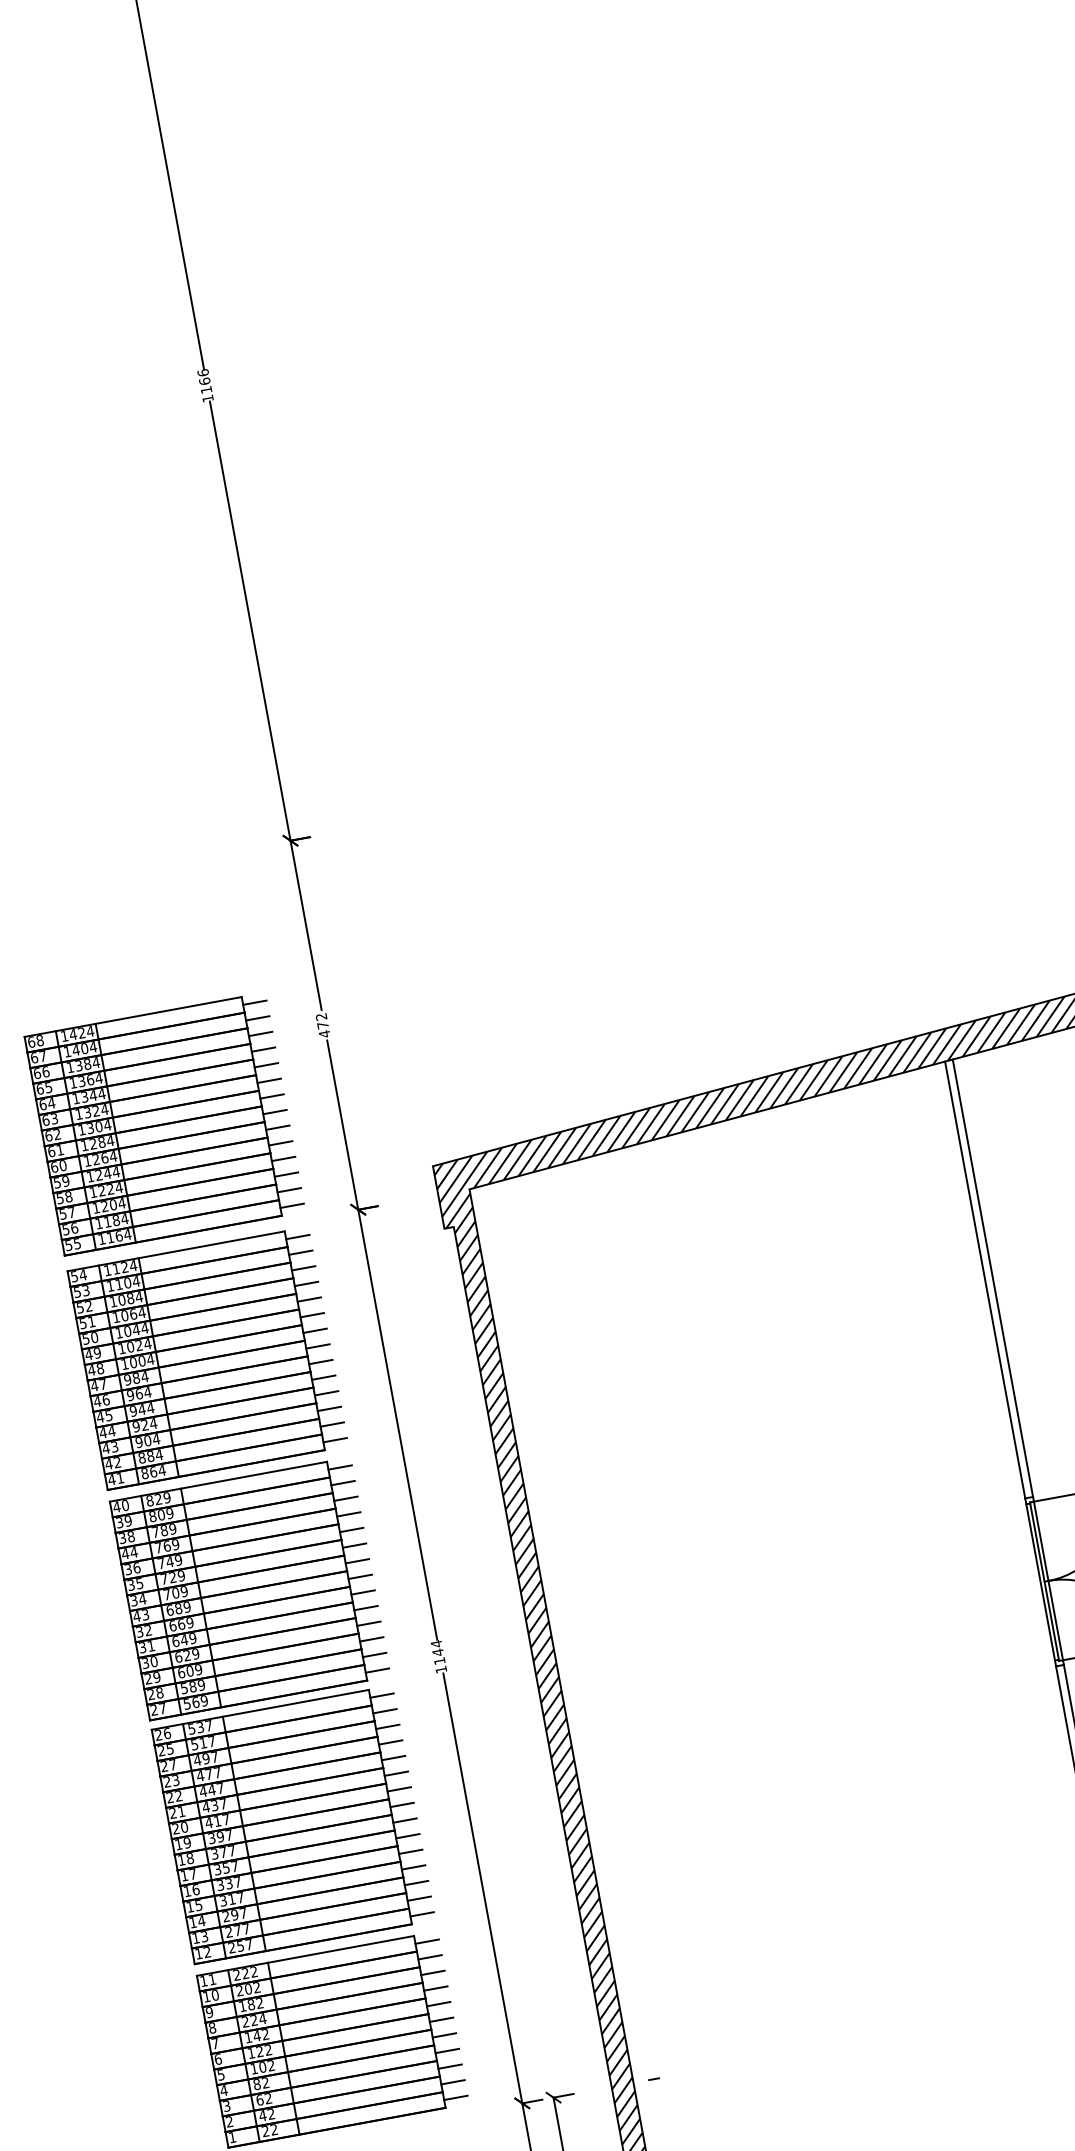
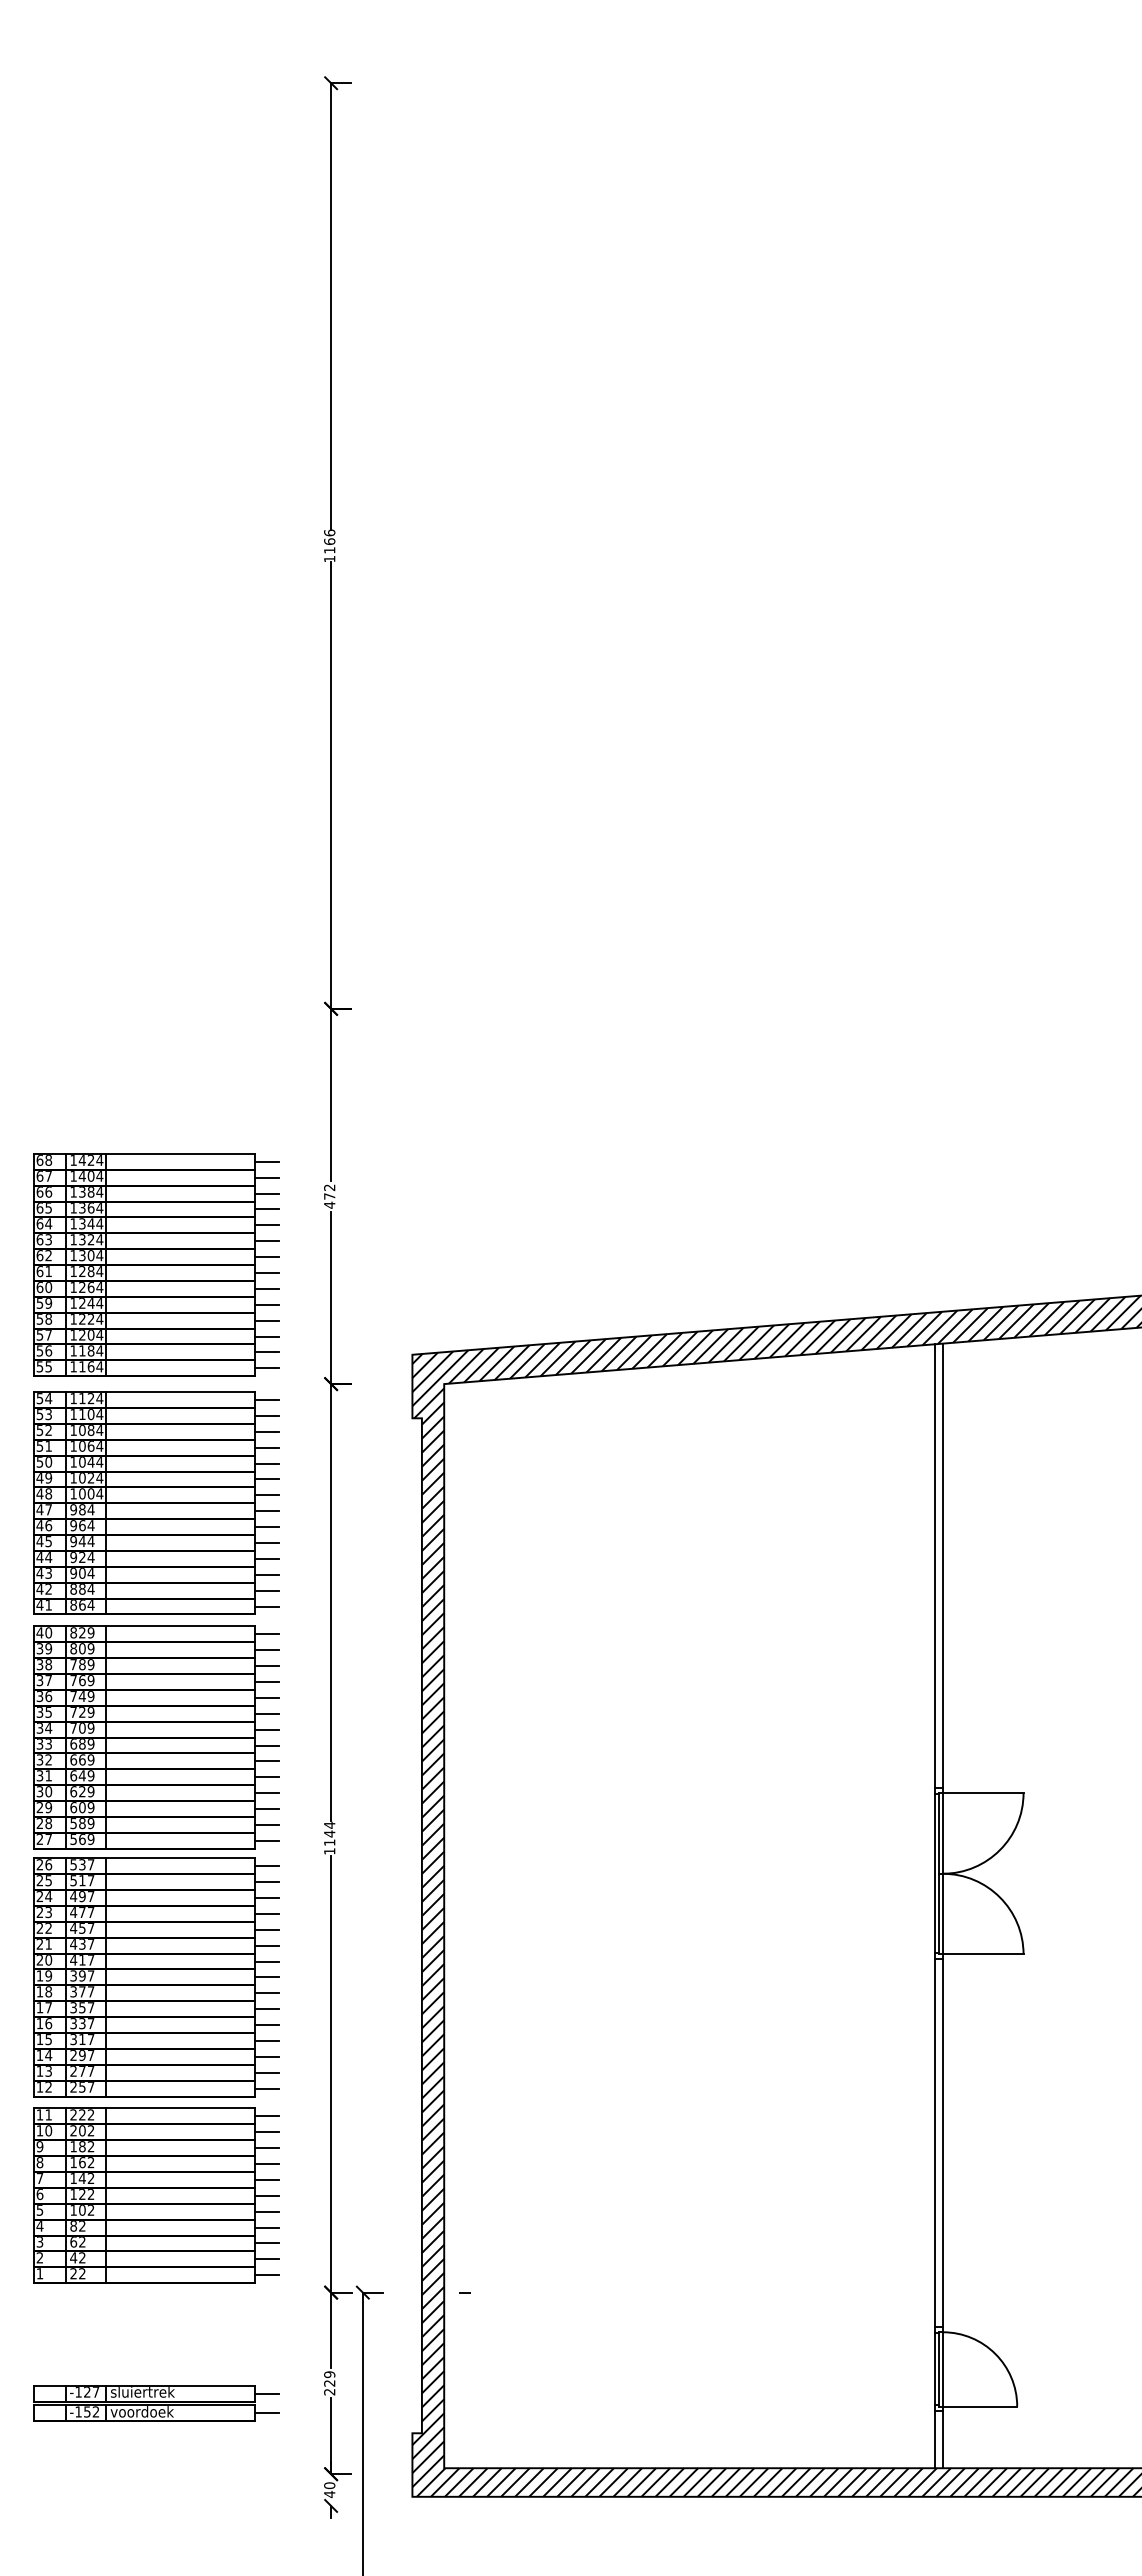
text: (129, 1553) -> (44, 1680), 44 -> 37
text: (136, 1616) -> (39, 1744), 43 -> 33
text: (172, 1764) -> (48, 1896), 27 -> 24
text: (211, 1790) -> (81, 1928), 447 -> 457
text: (254, 2020) -> (82, 2162), 224 -> 162

